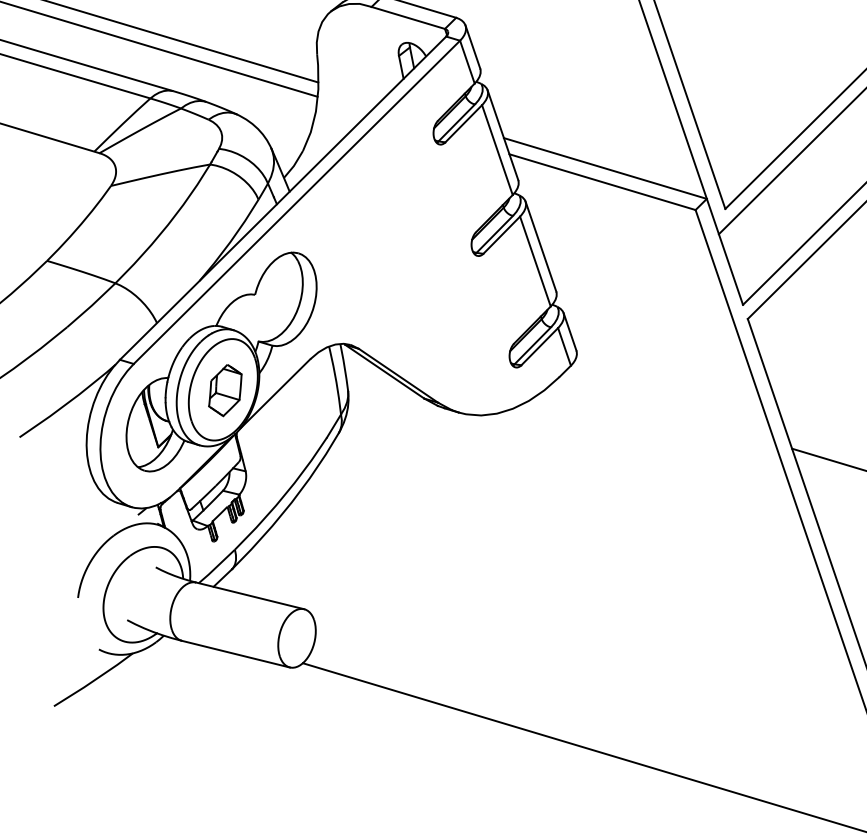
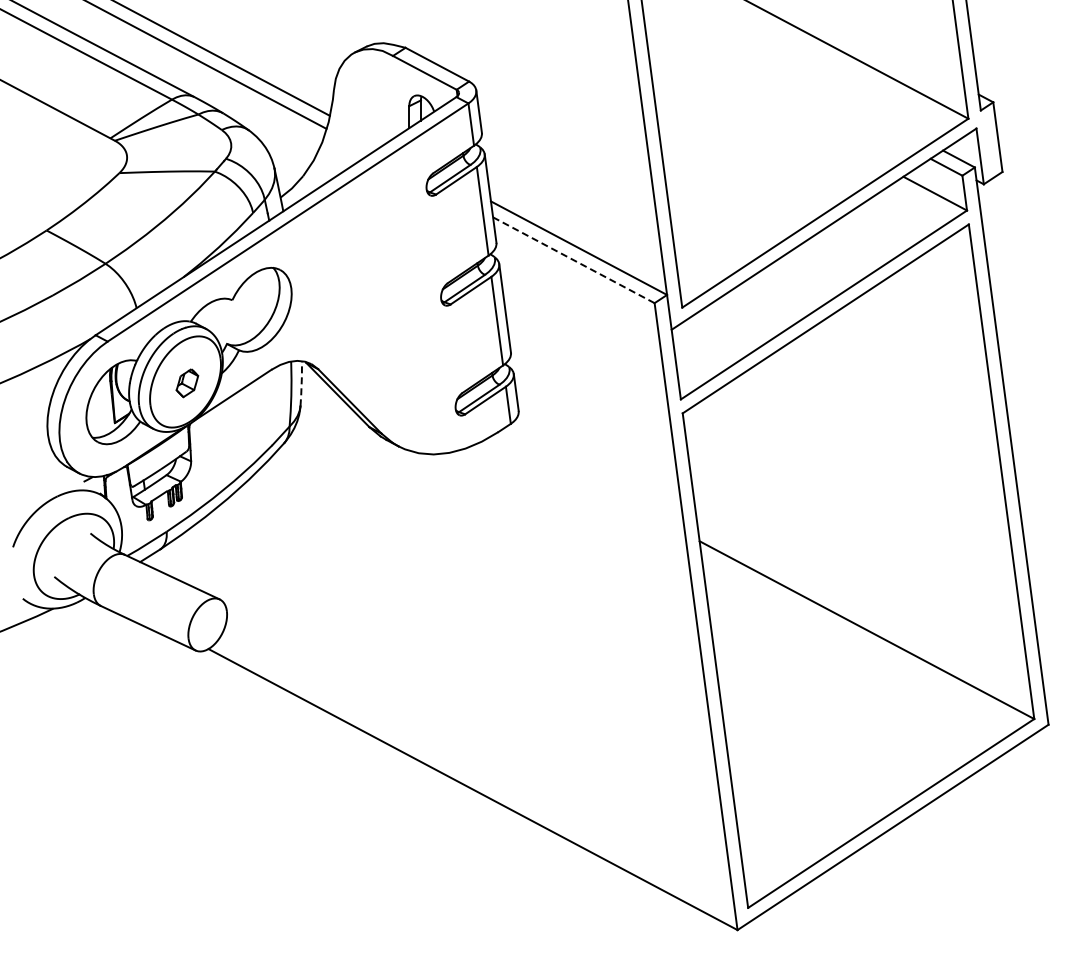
line: (602, 182) -> (573, 260), solid -> dashed
line: (344, 367) -> (301, 383), solid -> dashed
part: (225, 390) -> (187, 383), size x0.6

